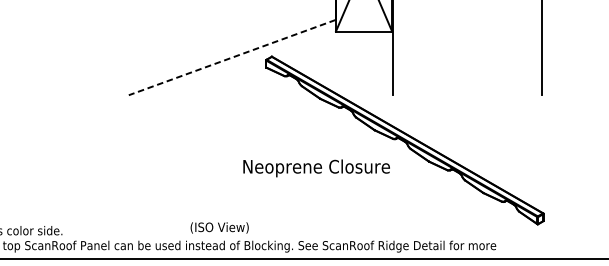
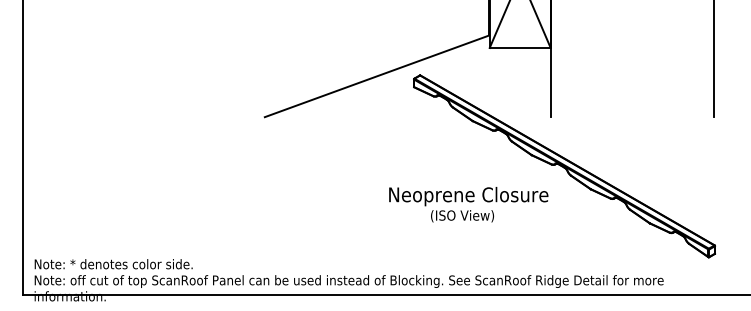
line: (231, 57) -> (376, 76), dashed -> solid
text: (219, 228) -> (462, 216), moved

